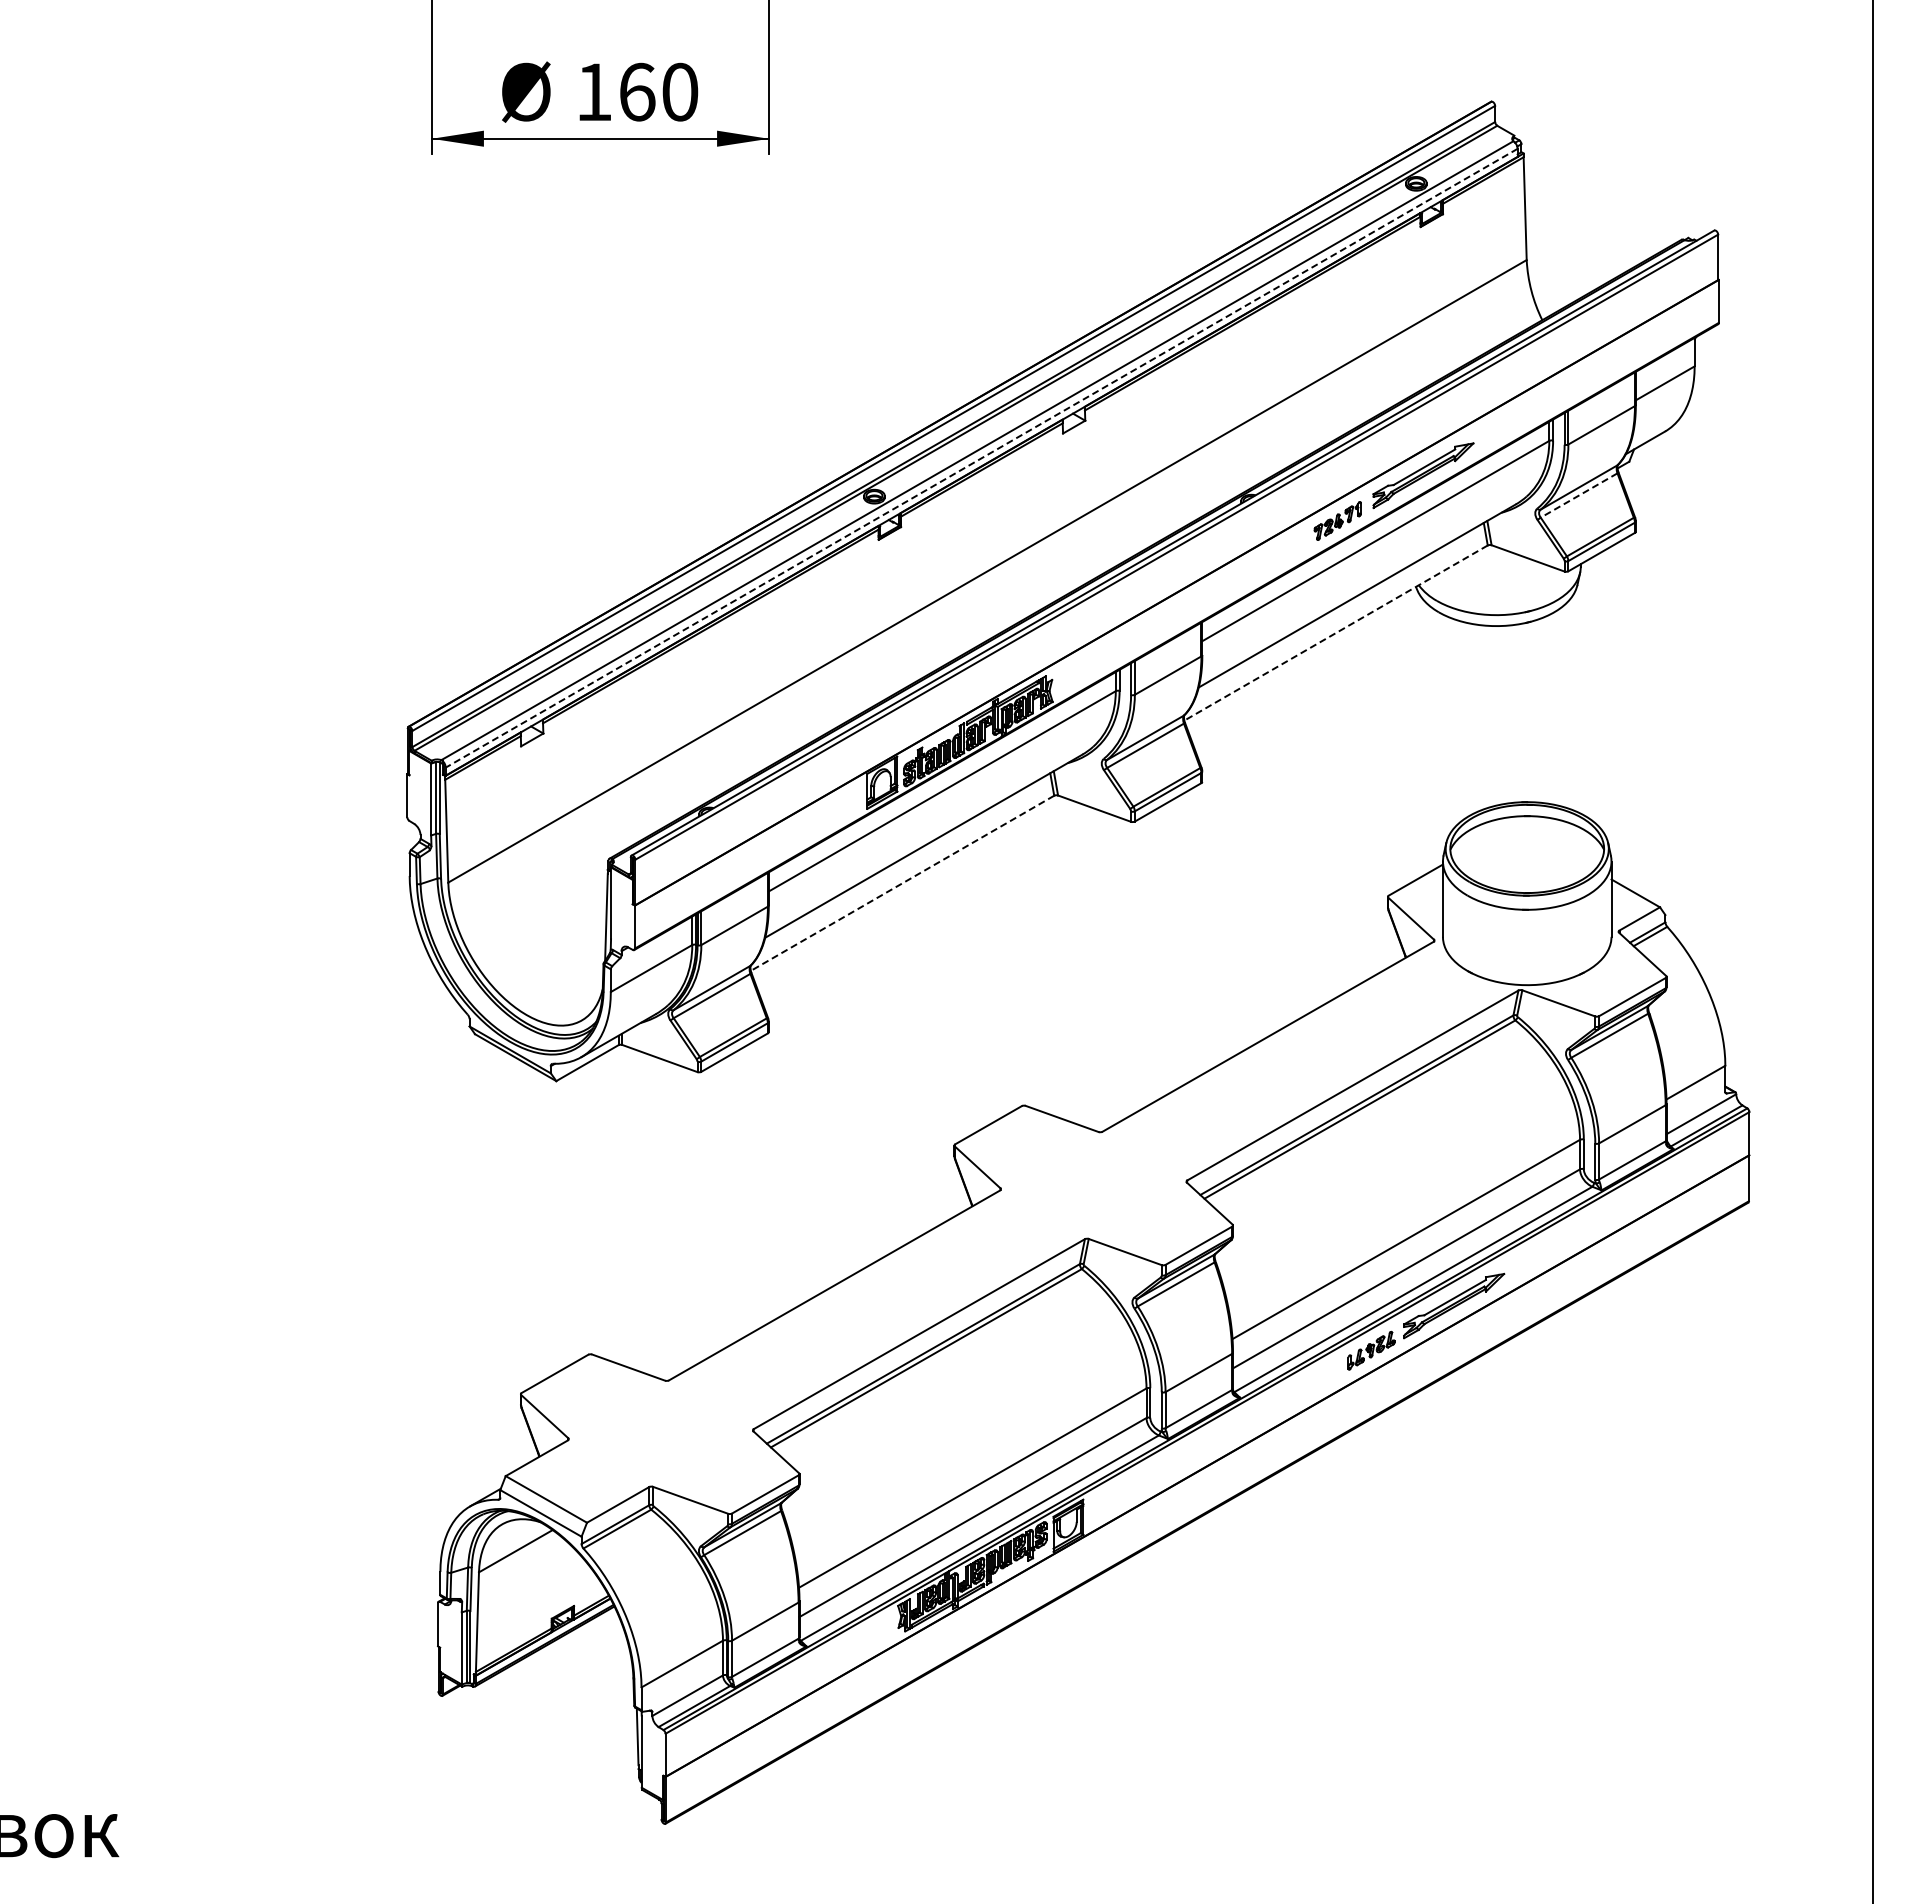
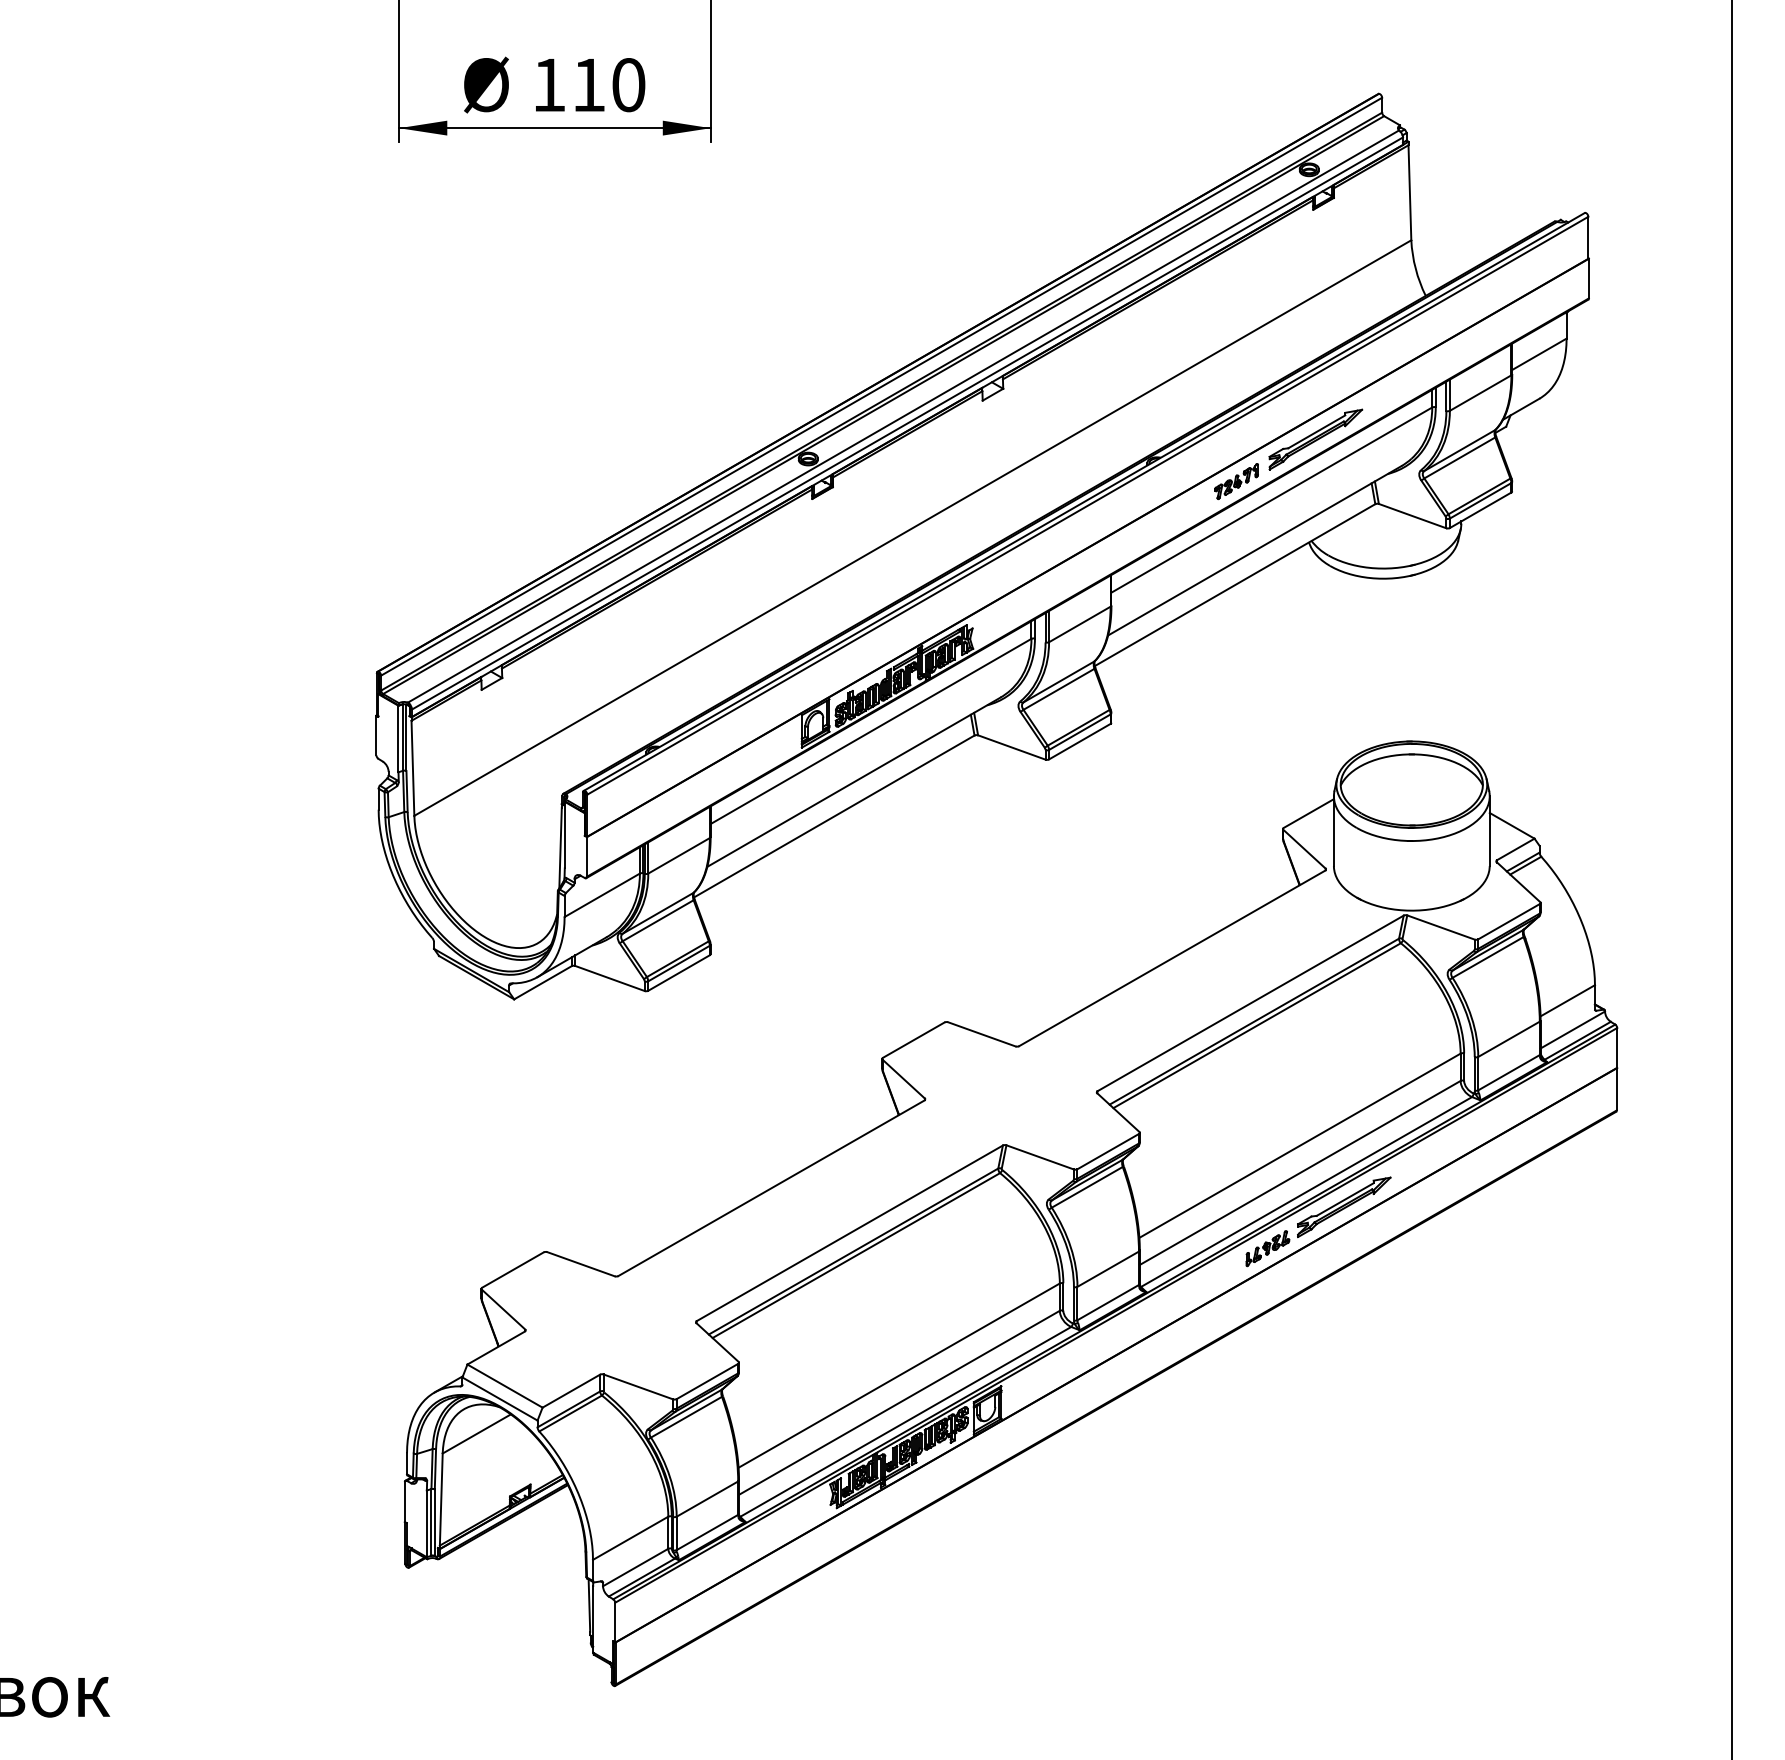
text: (637, 91) -> (589, 84), 160 -> 110
line: (981, 458) -> (907, 423), dashed -> solid
line: (1578, 495) -> (1459, 457), dashed -> solid
line: (1335, 633) -> (1234, 585), dashed -> solid
line: (902, 883) -> (834, 816), dashed -> solid

